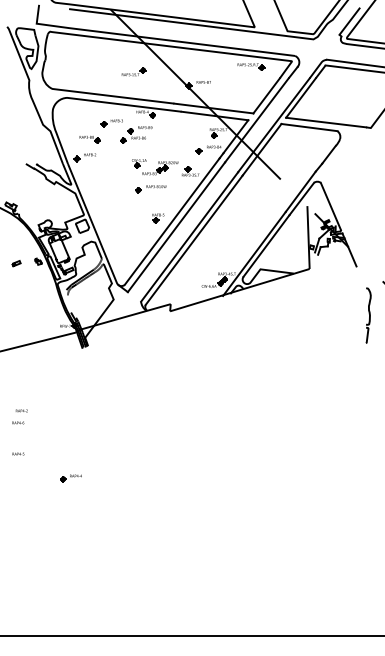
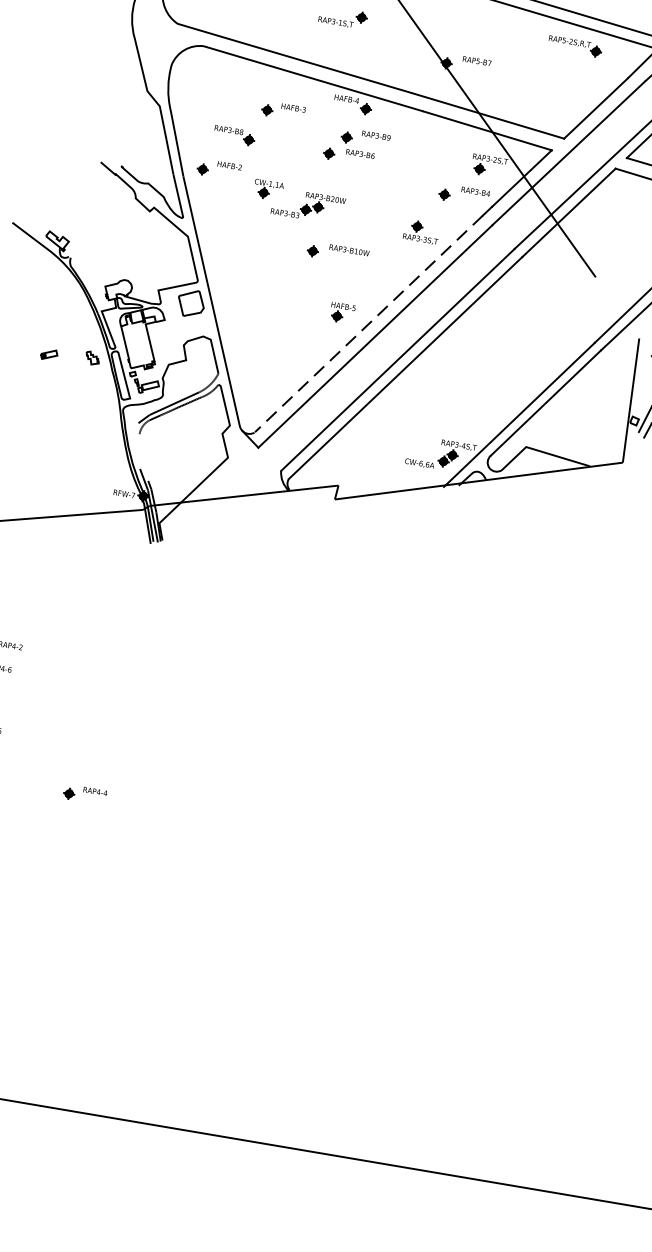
part: (136, 134) -> (357, 146), moved
part: (155, 167) -> (298, 202), moved
line: (172, 221) -> (369, 323), solid -> dashed

